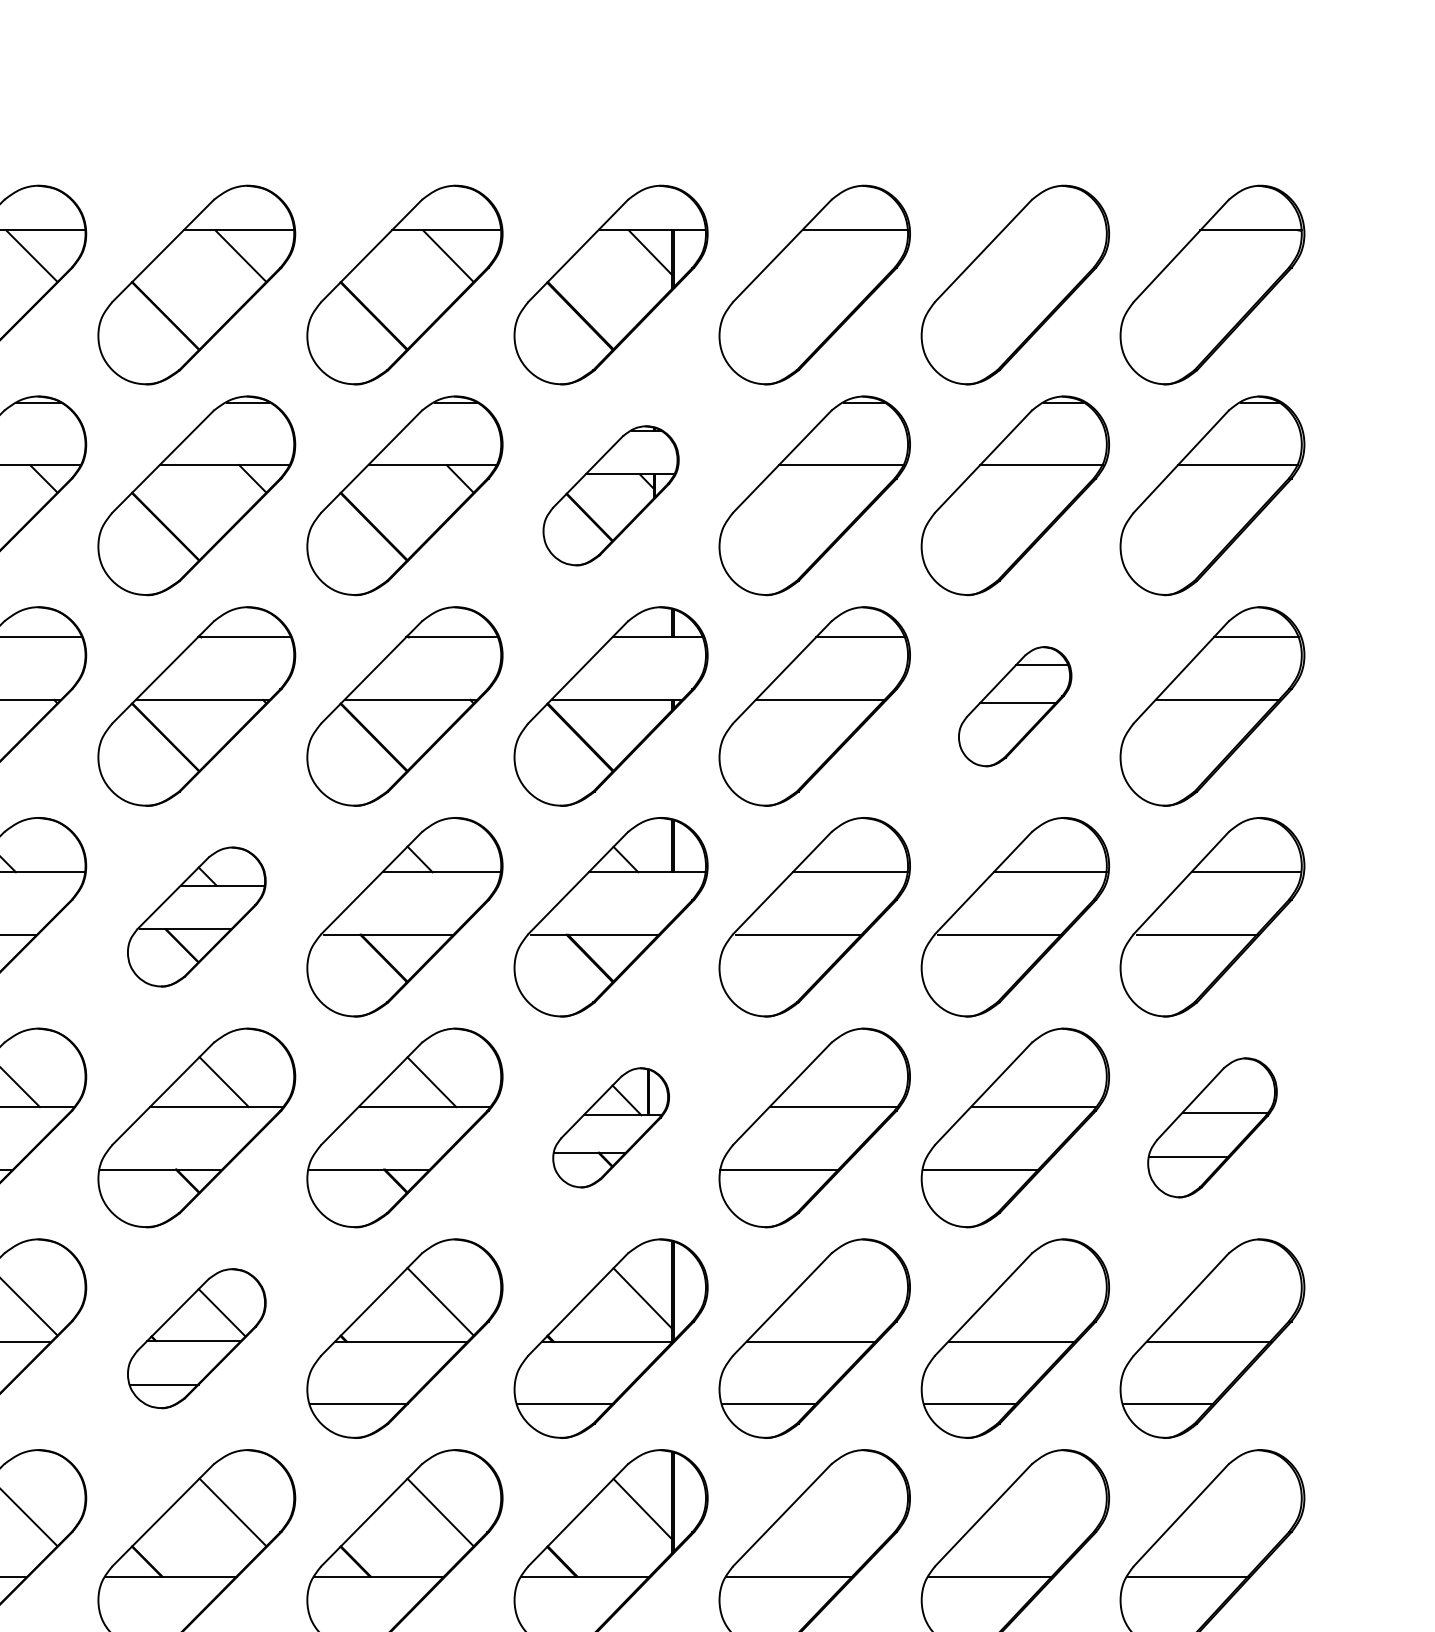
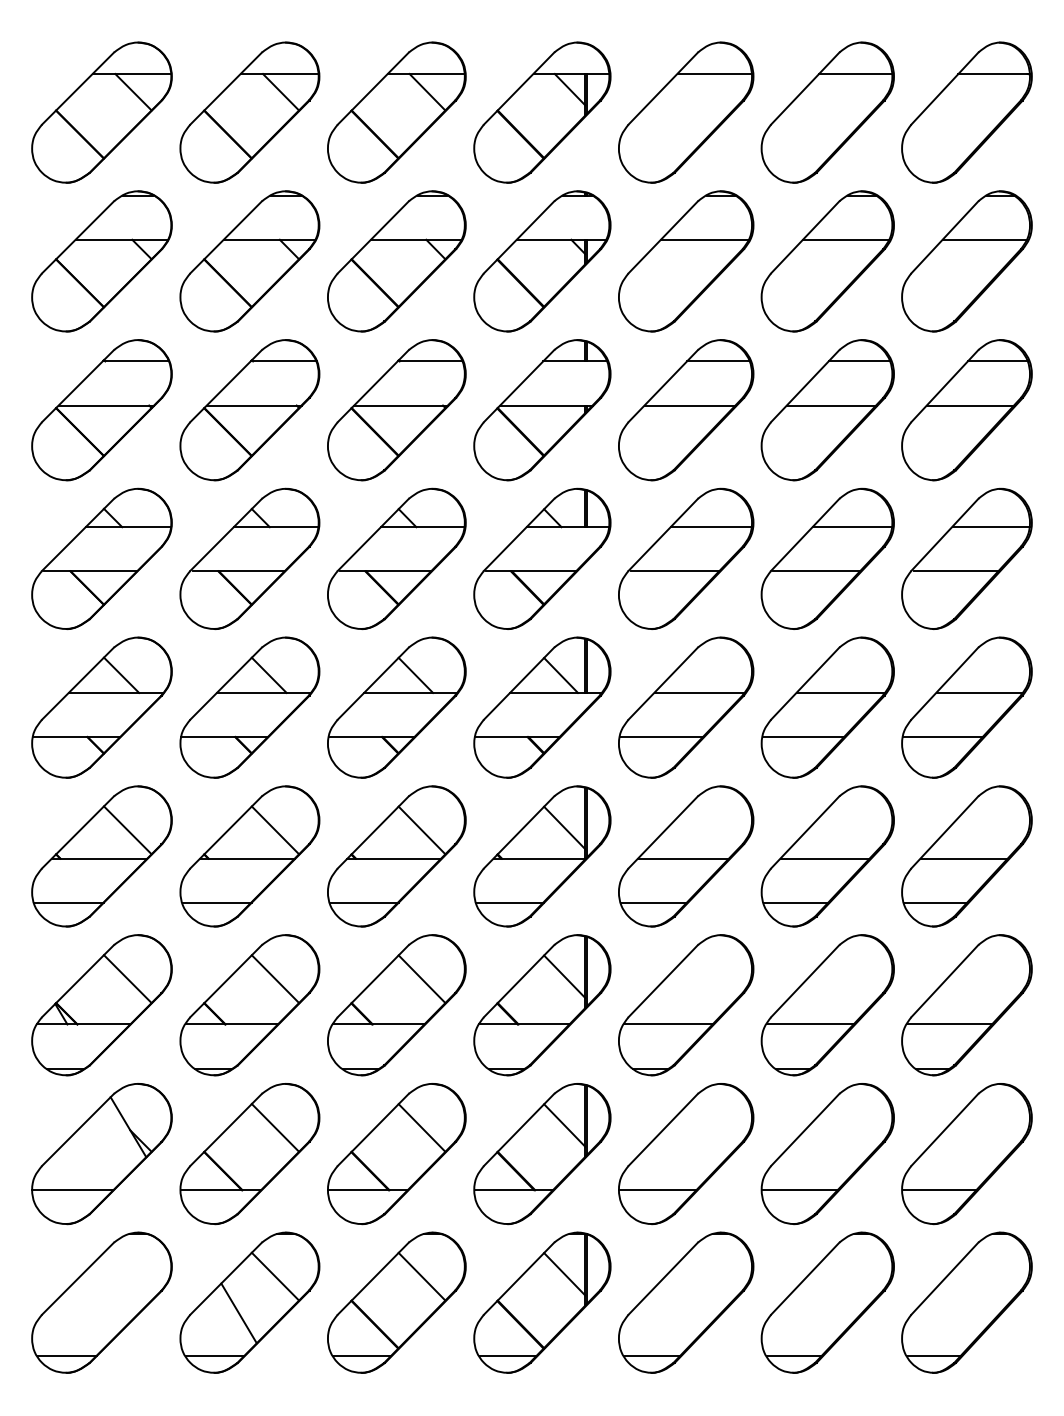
line: (1054, 231) -> (855, 74), added
part: (611, 495) -> (542, 261), size x1.43
part: (1014, 706) -> (827, 410), size x1.67
part: (196, 916) -> (249, 558), size x1.43
part: (611, 1127) -> (542, 707), size x1.67
part: (1211, 1127) -> (966, 707), size x1.43
part: (196, 1338) -> (249, 856), size x1.43

